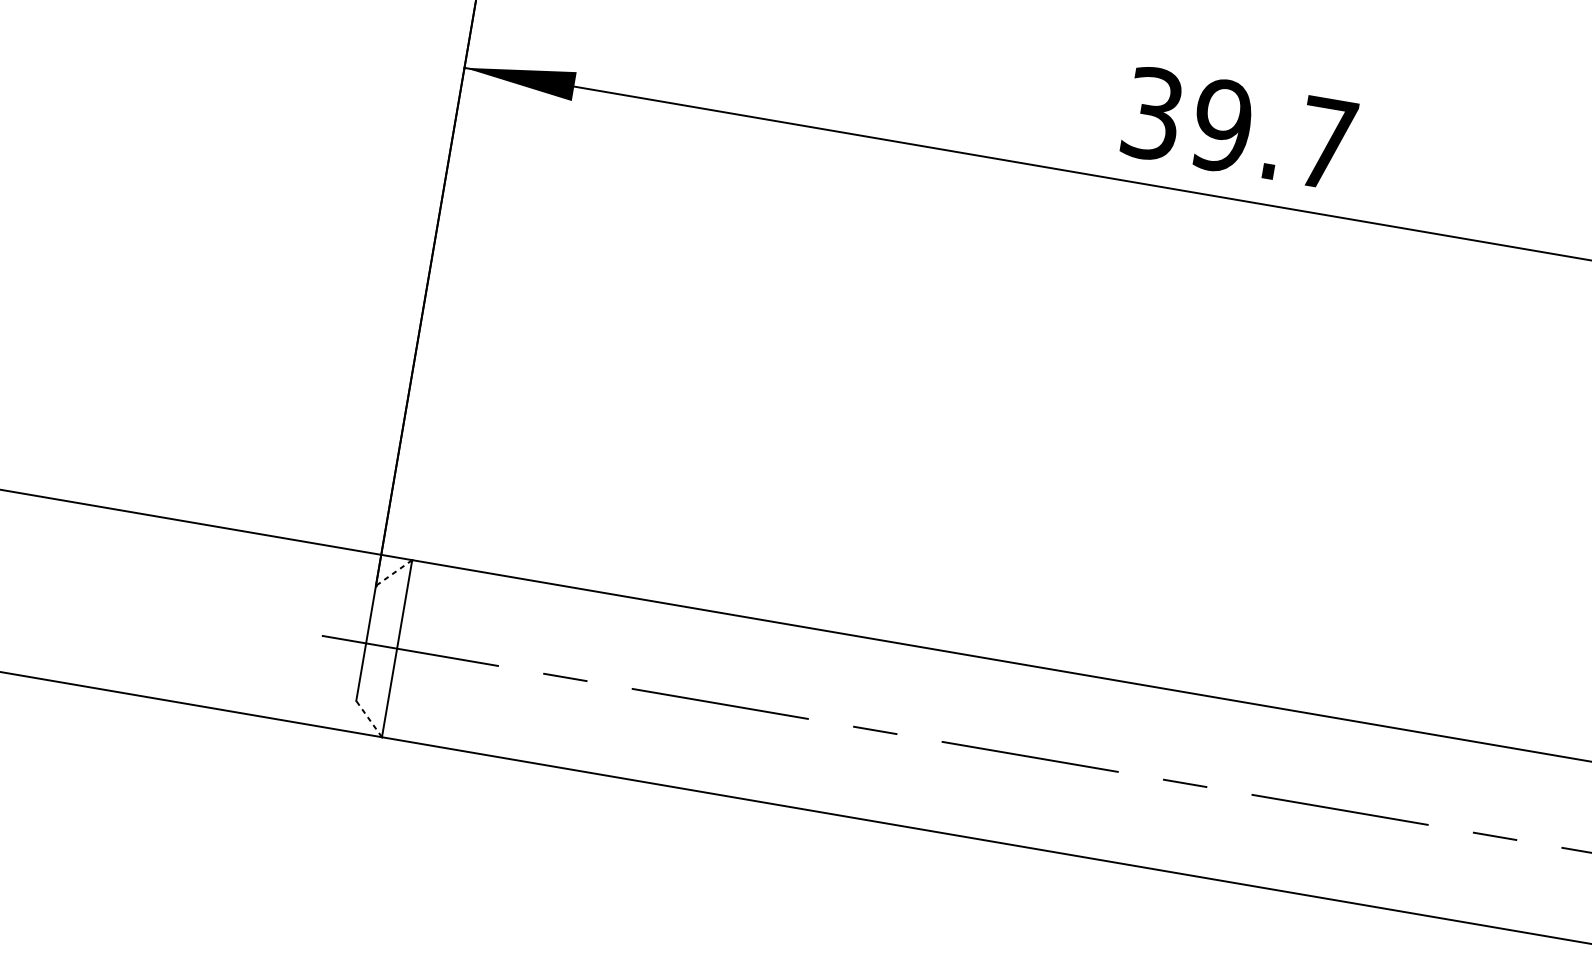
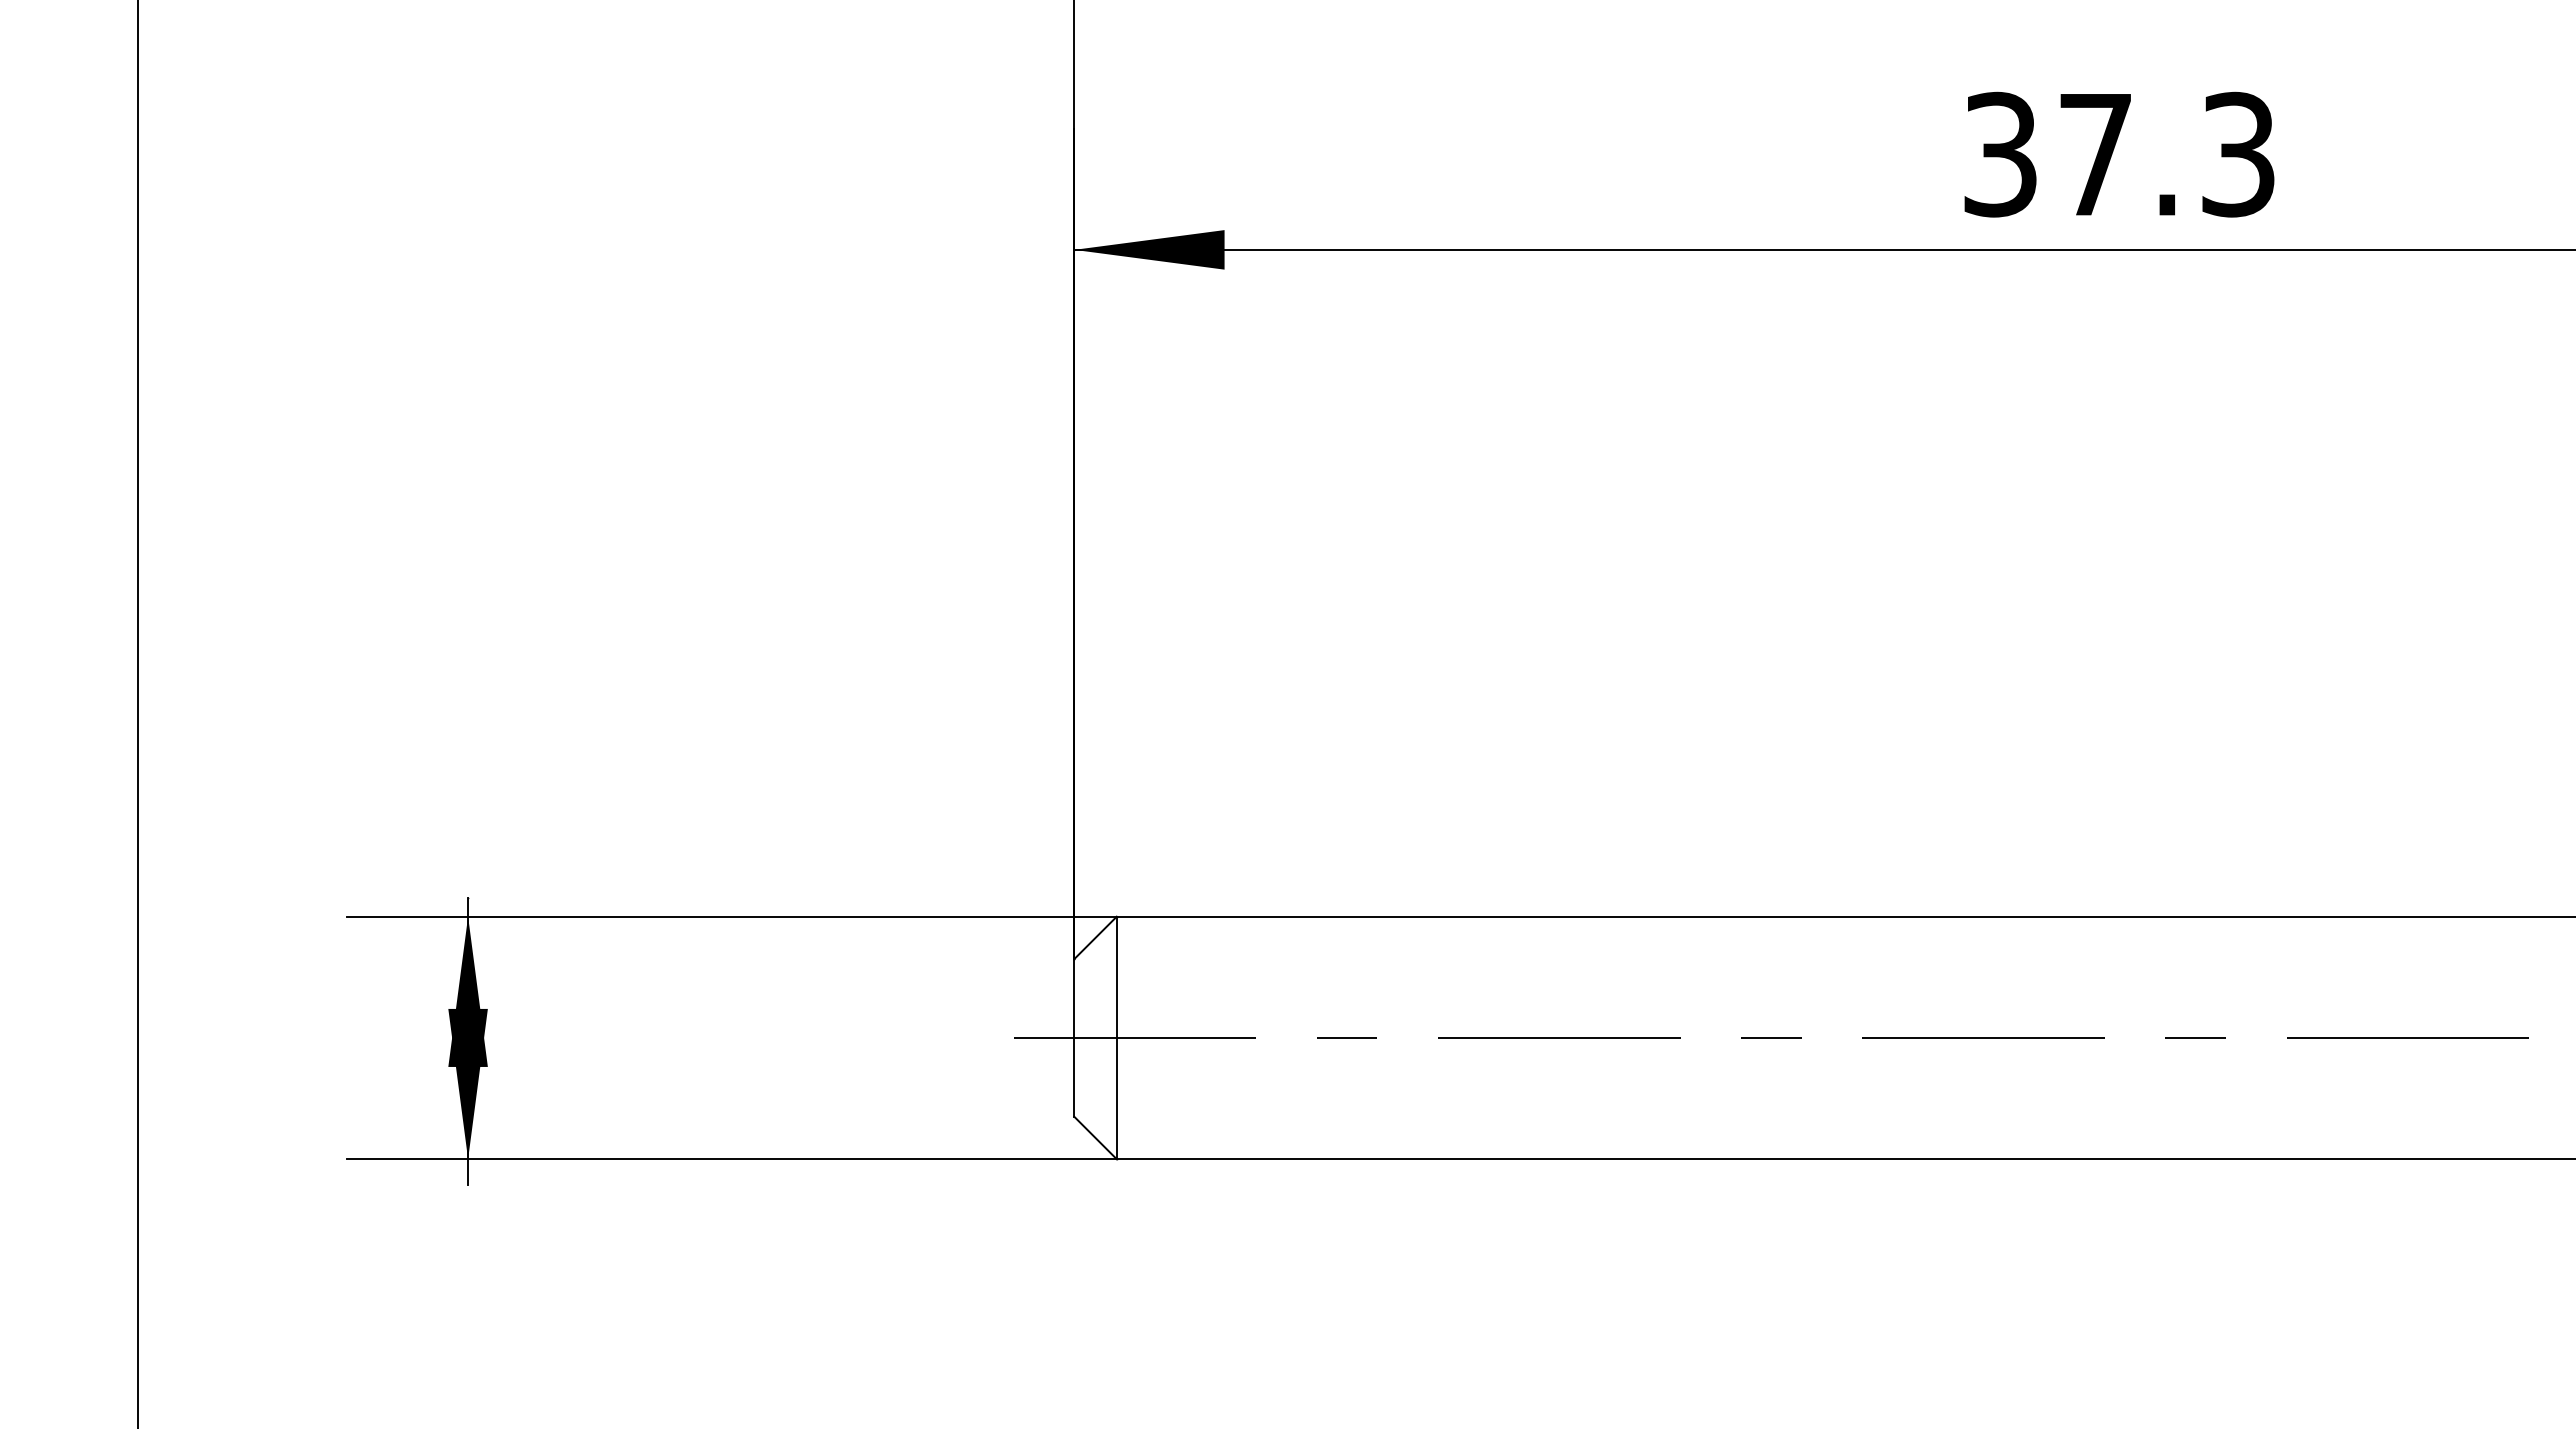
text: (1274, 134) -> (2166, 154), 39.7 -> 37.3
line: (394, 573) -> (1095, 938), dashed -> solid
line: (369, 718) -> (1095, 1137), dashed -> solid

